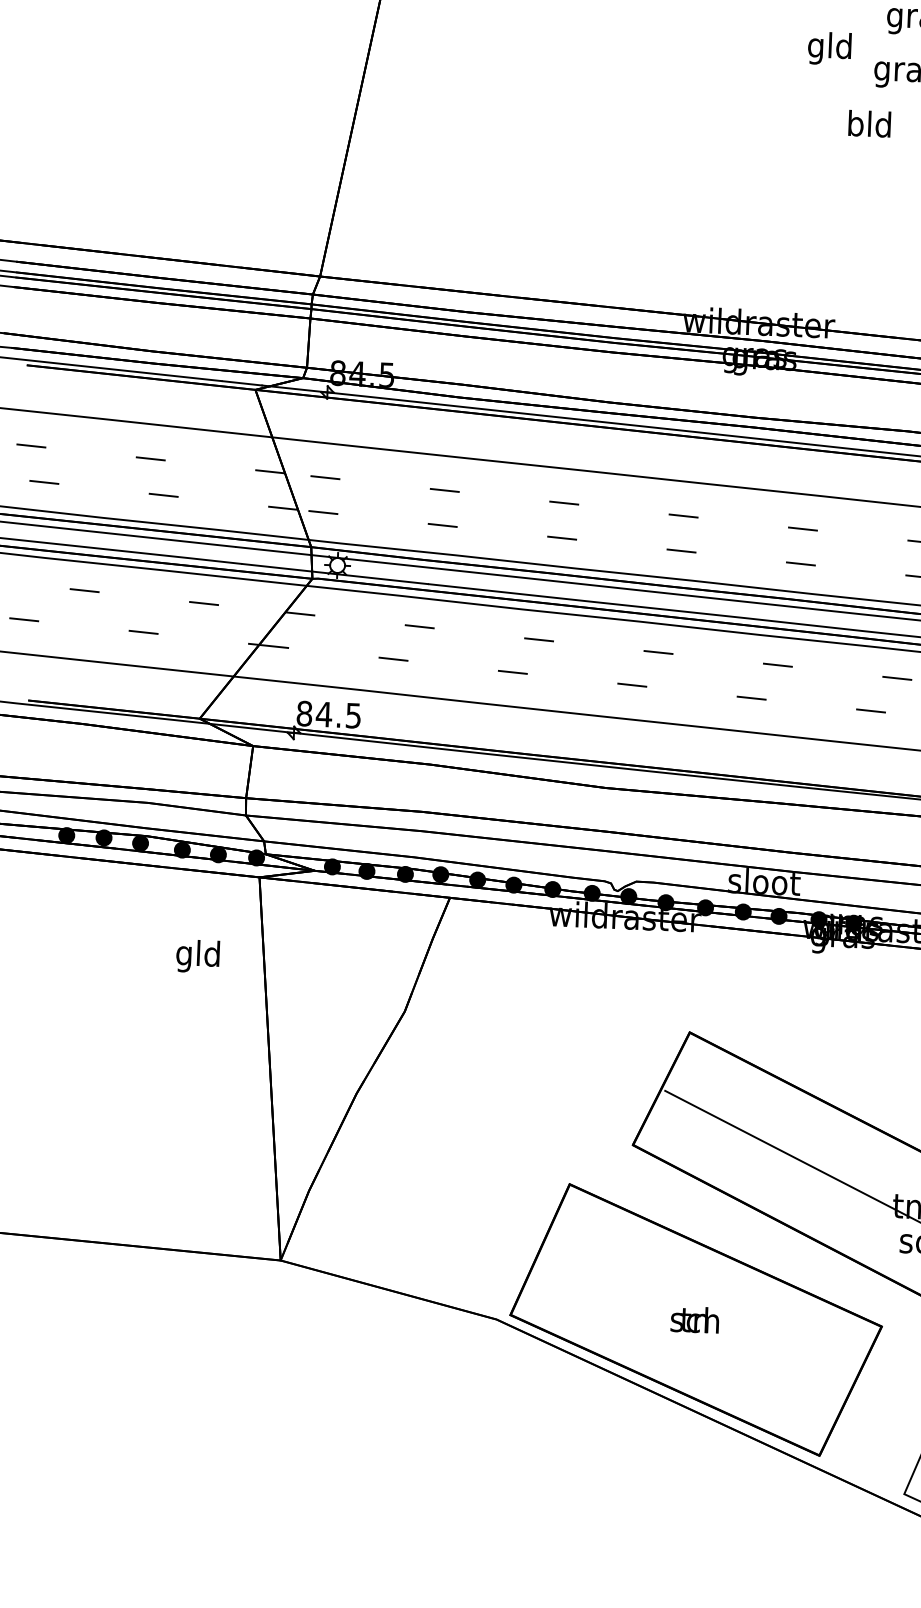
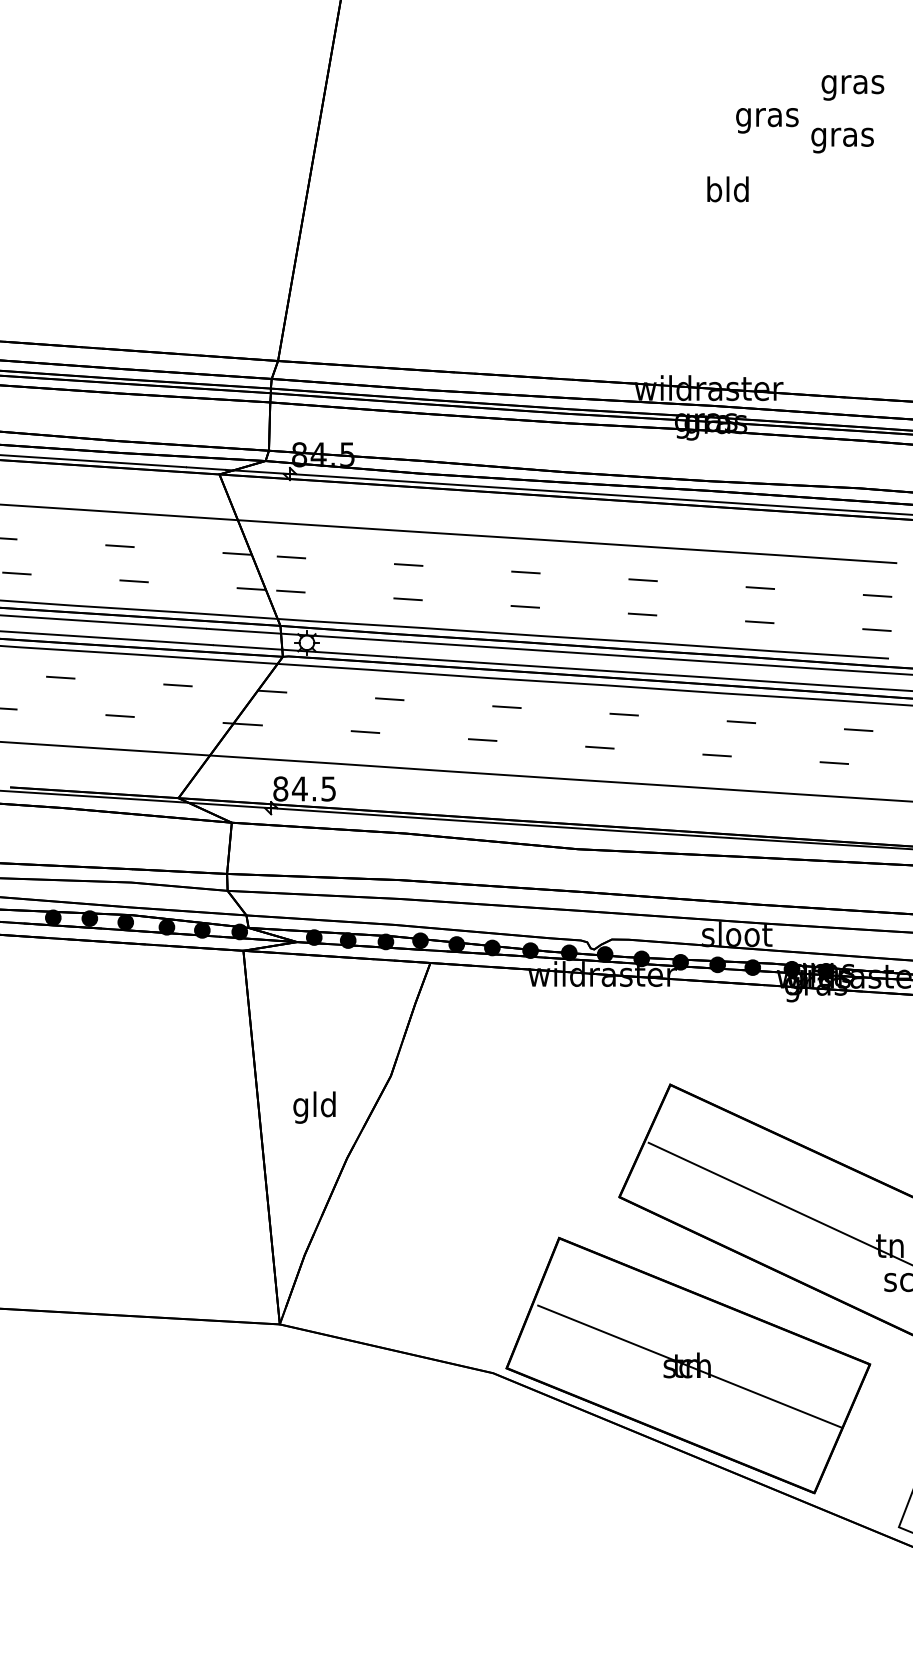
text: (830, 48) -> (767, 117), gld -> gras
text: (869, 124) -> (727, 189), moved
text: (197, 956) -> (314, 1107), moved
line: (698, 1321) -> (690, 1366), added

